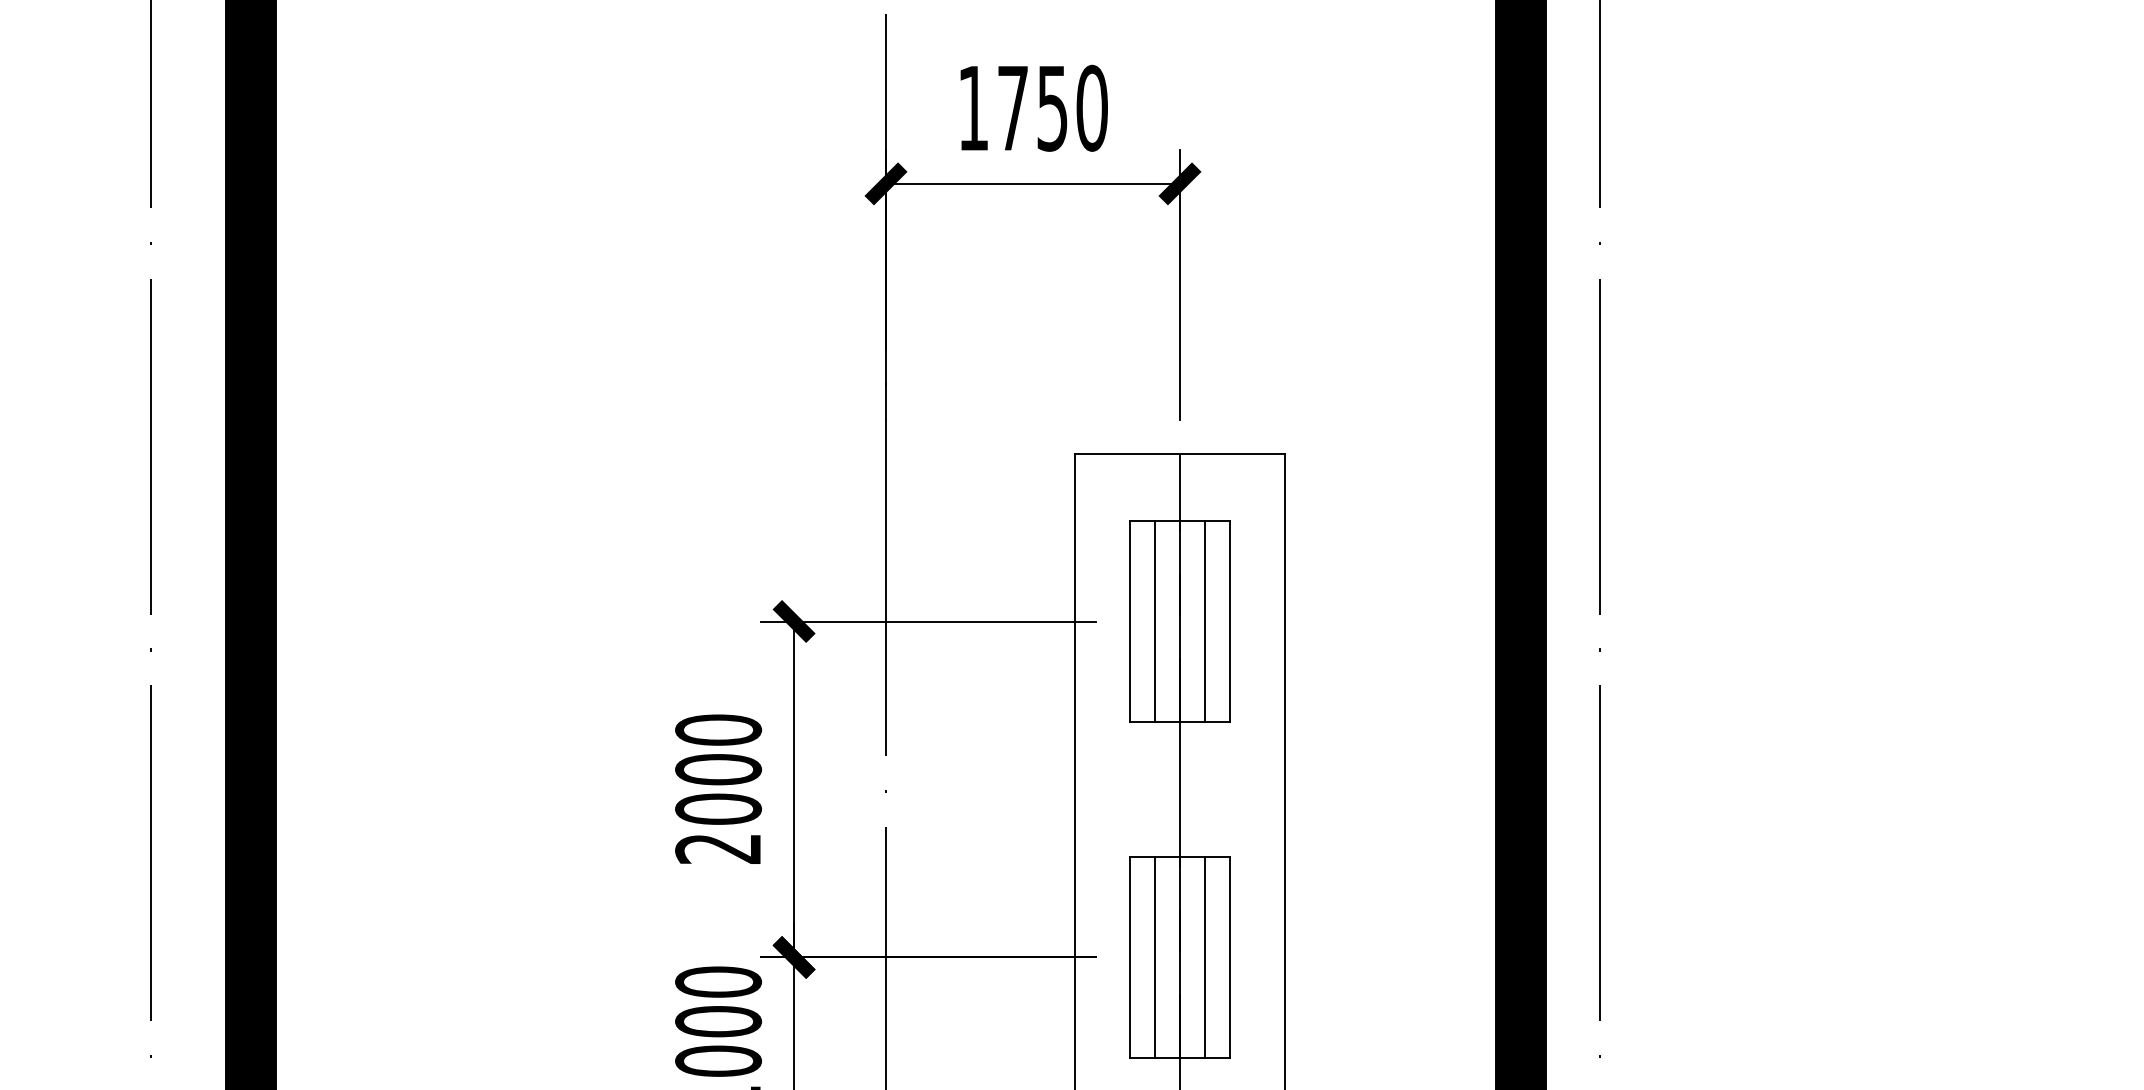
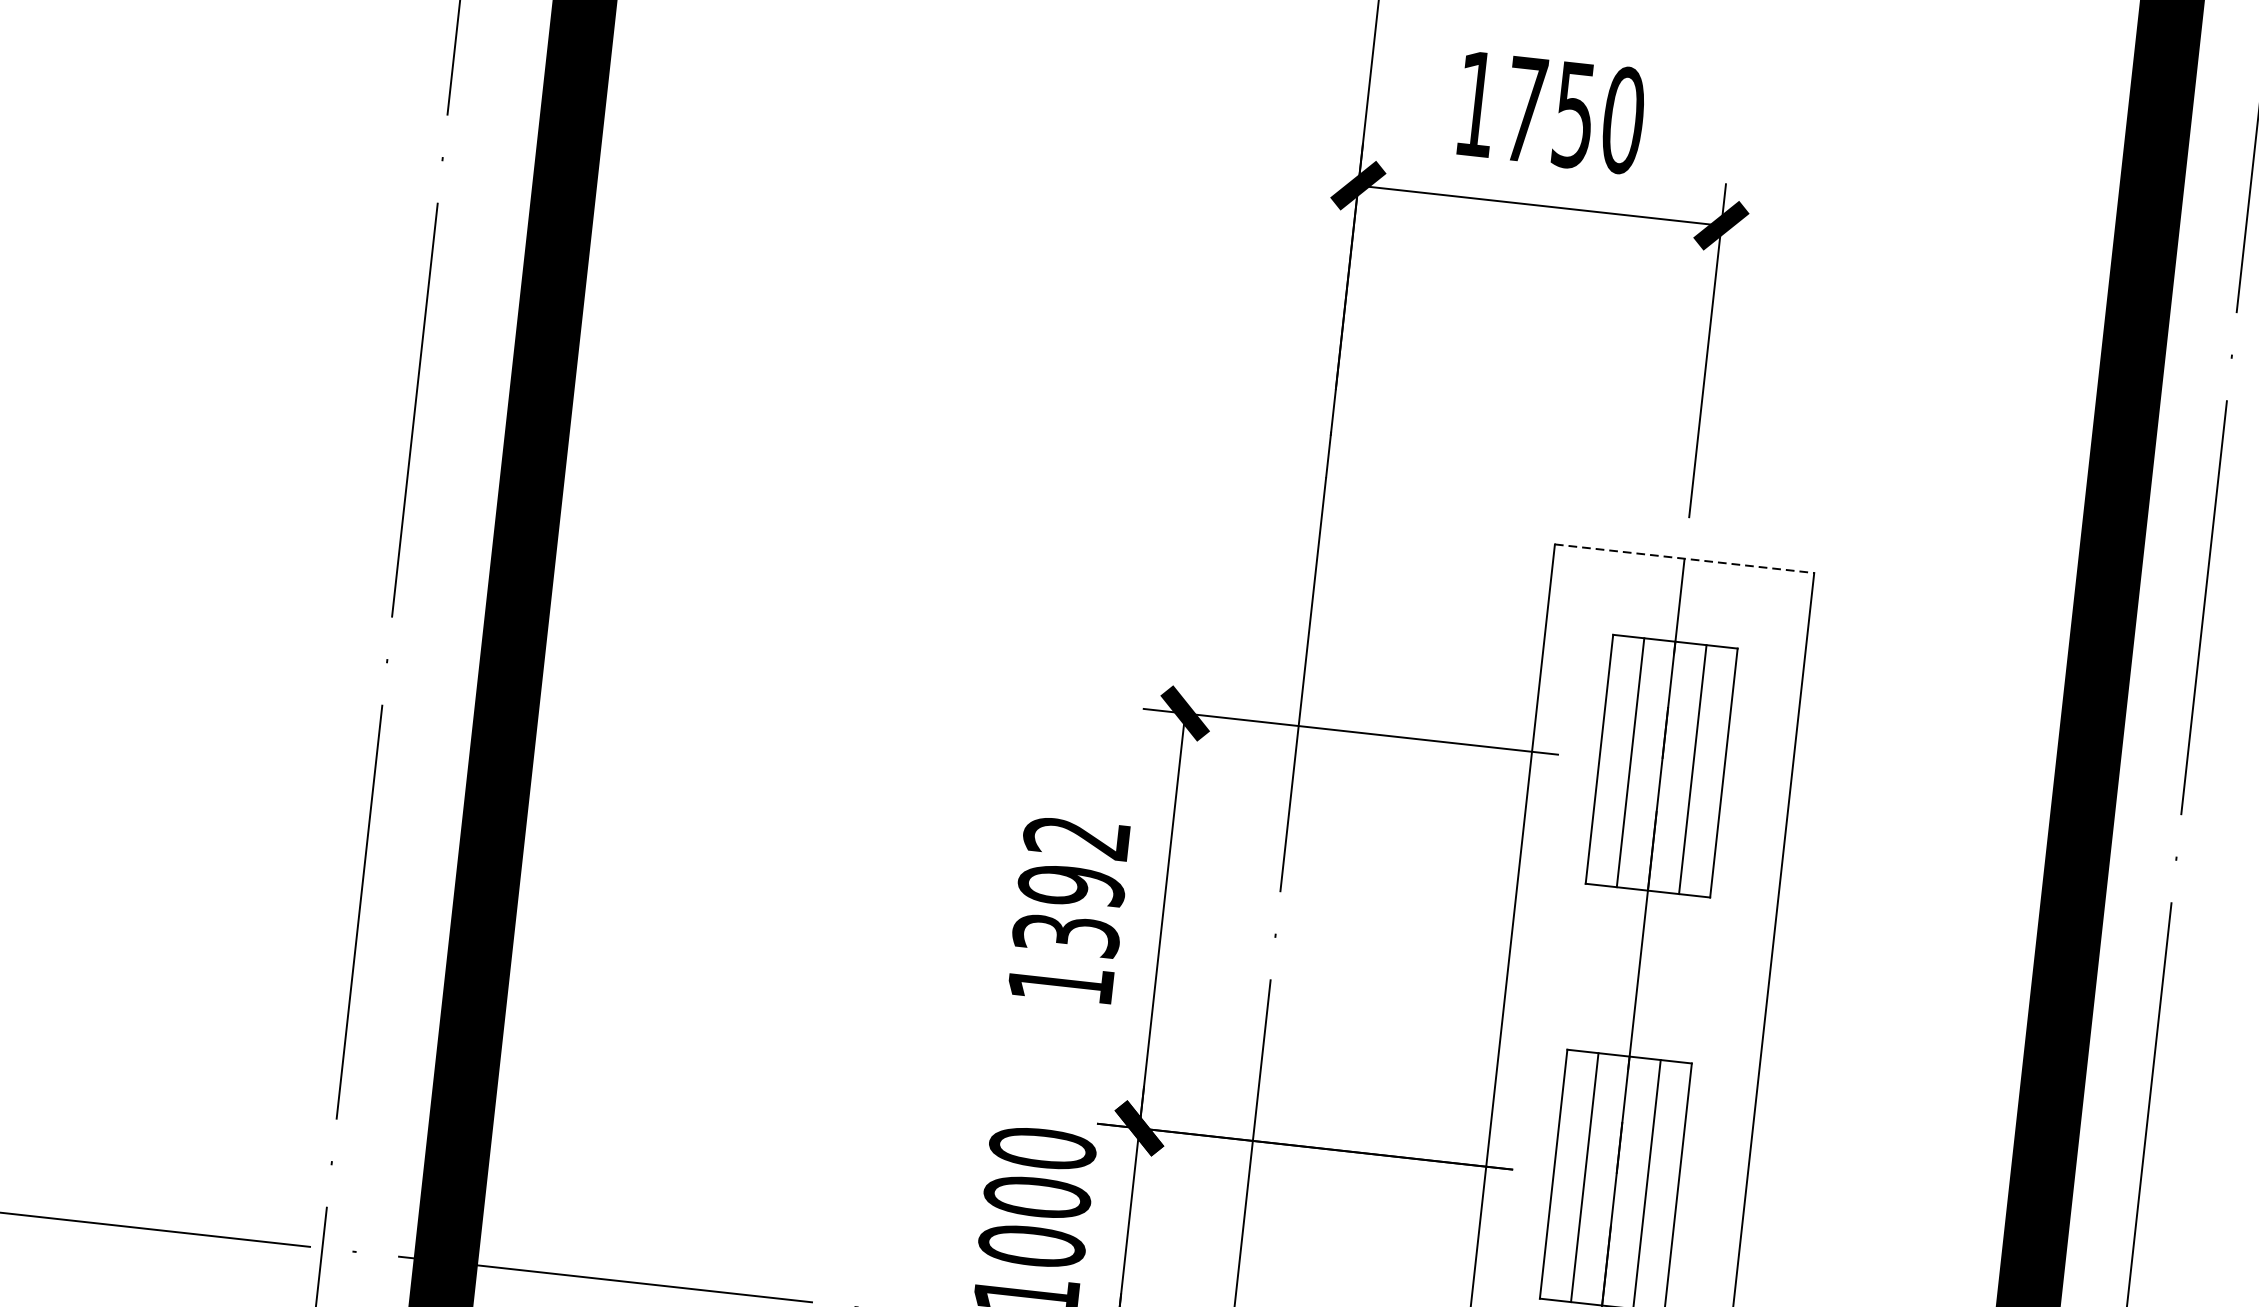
line: (1179, 453) -> (1684, 558), solid -> dashed
text: (718, 788) -> (1069, 909), 2000 -> 1392

